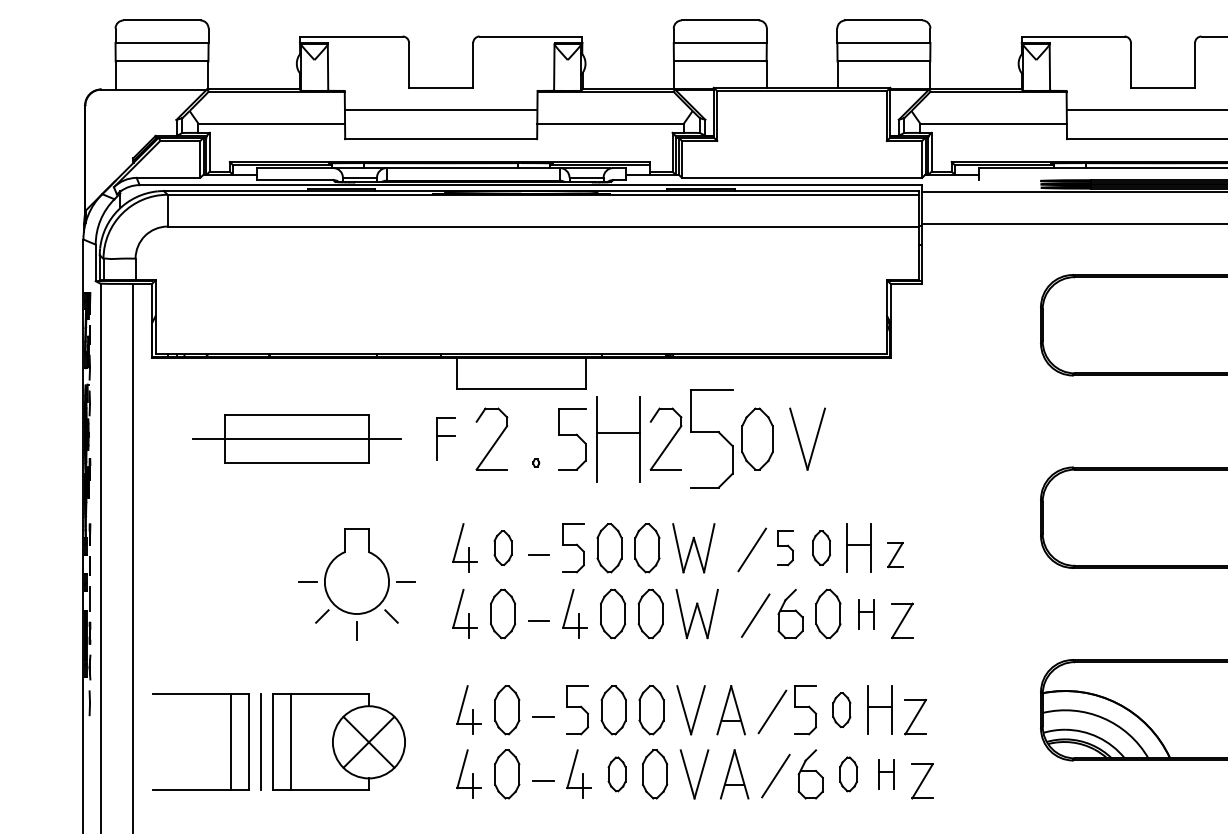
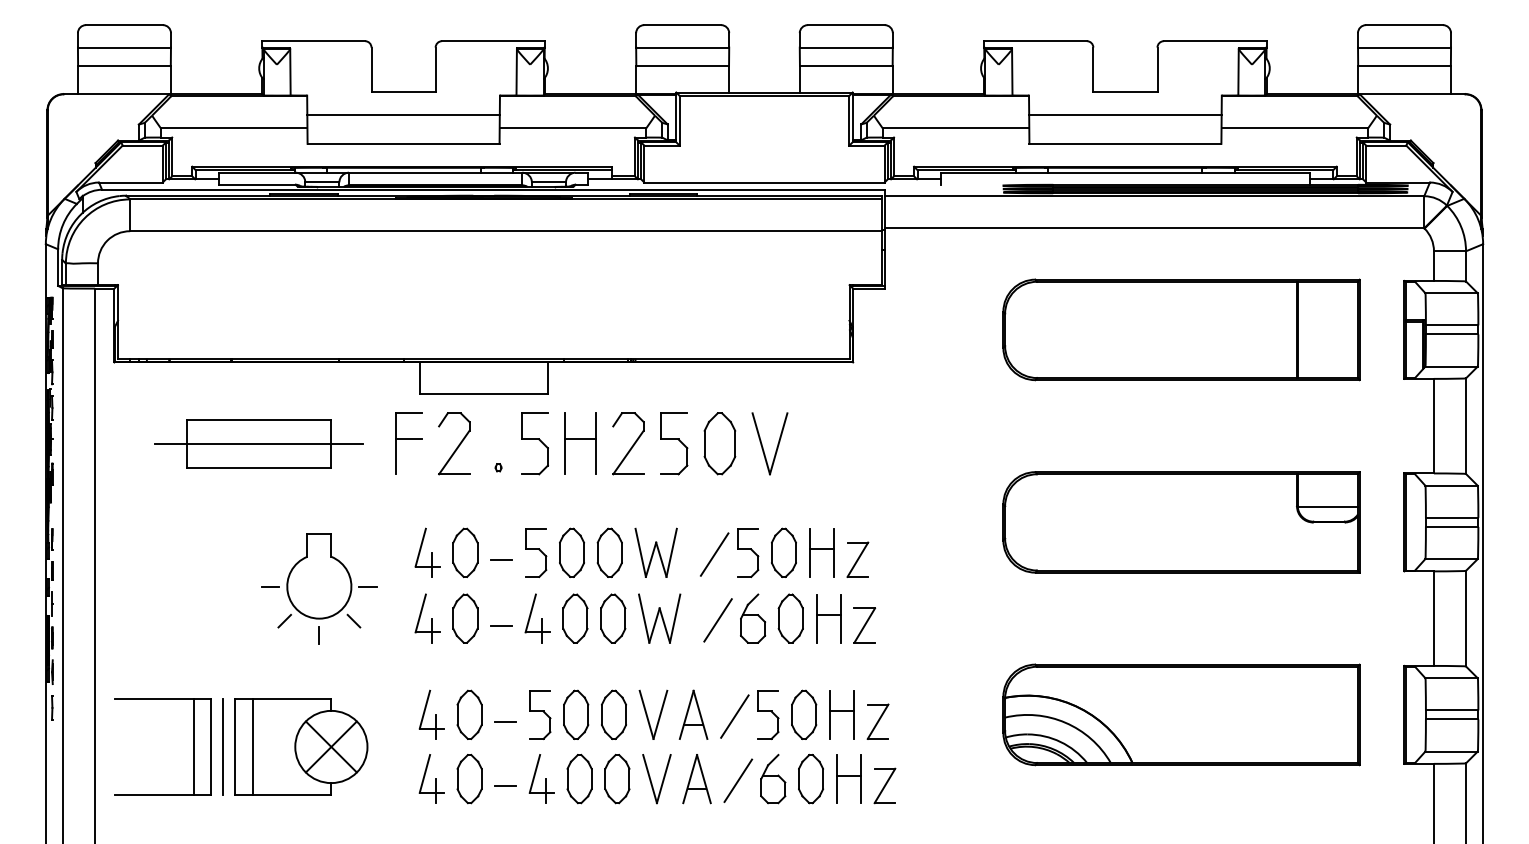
part: (446, 438) -> (408, 443), size x1.43
part: (618, 438) -> (580, 443), size x0.71
part: (712, 438) -> (674, 443), size x0.62
part: (503, 547) -> (465, 552), size x1.43
part: (786, 547) -> (748, 552), size x1.43
part: (821, 547) -> (783, 552), size x1.43
part: (895, 554) -> (857, 559), size x1.43
part: (866, 613) -> (828, 618), size x1.67
part: (842, 709) -> (804, 714), size x1.43
part: (617, 773) -> (579, 778), size x1.43
part: (848, 773) -> (810, 778), size x1.43
part: (886, 773) -> (848, 778), size x1.67

